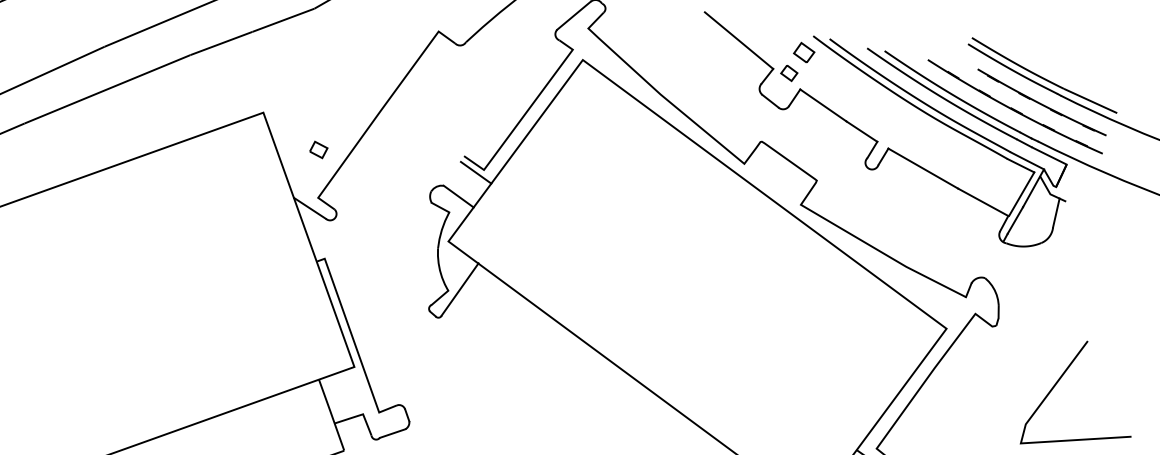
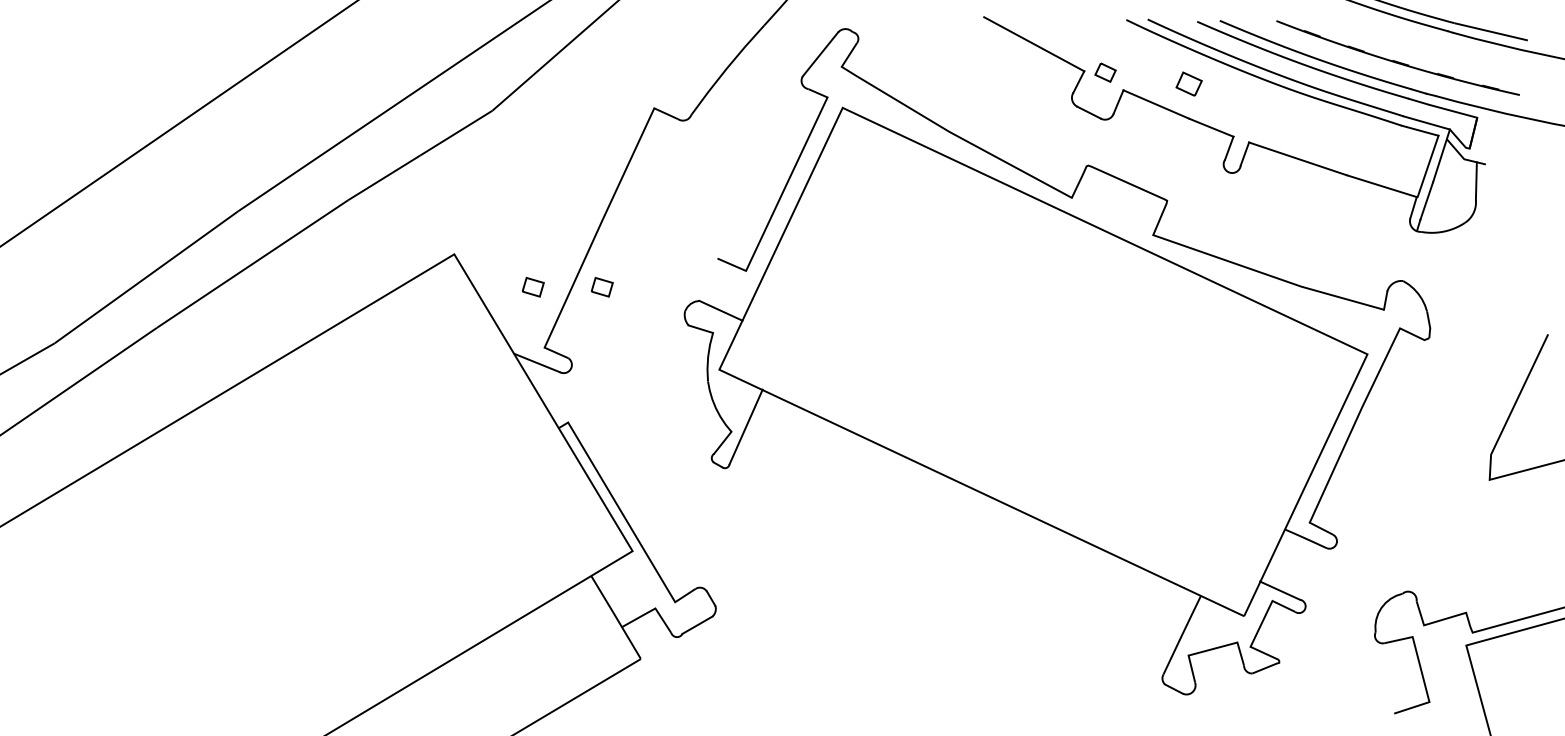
part: (803, 52) -> (1188, 83), moved
part: (1041, 102) -> (1430, 45), removed
part: (371, 159) -> (602, 286), added
line: (475, 172) -> (736, 276), removed

